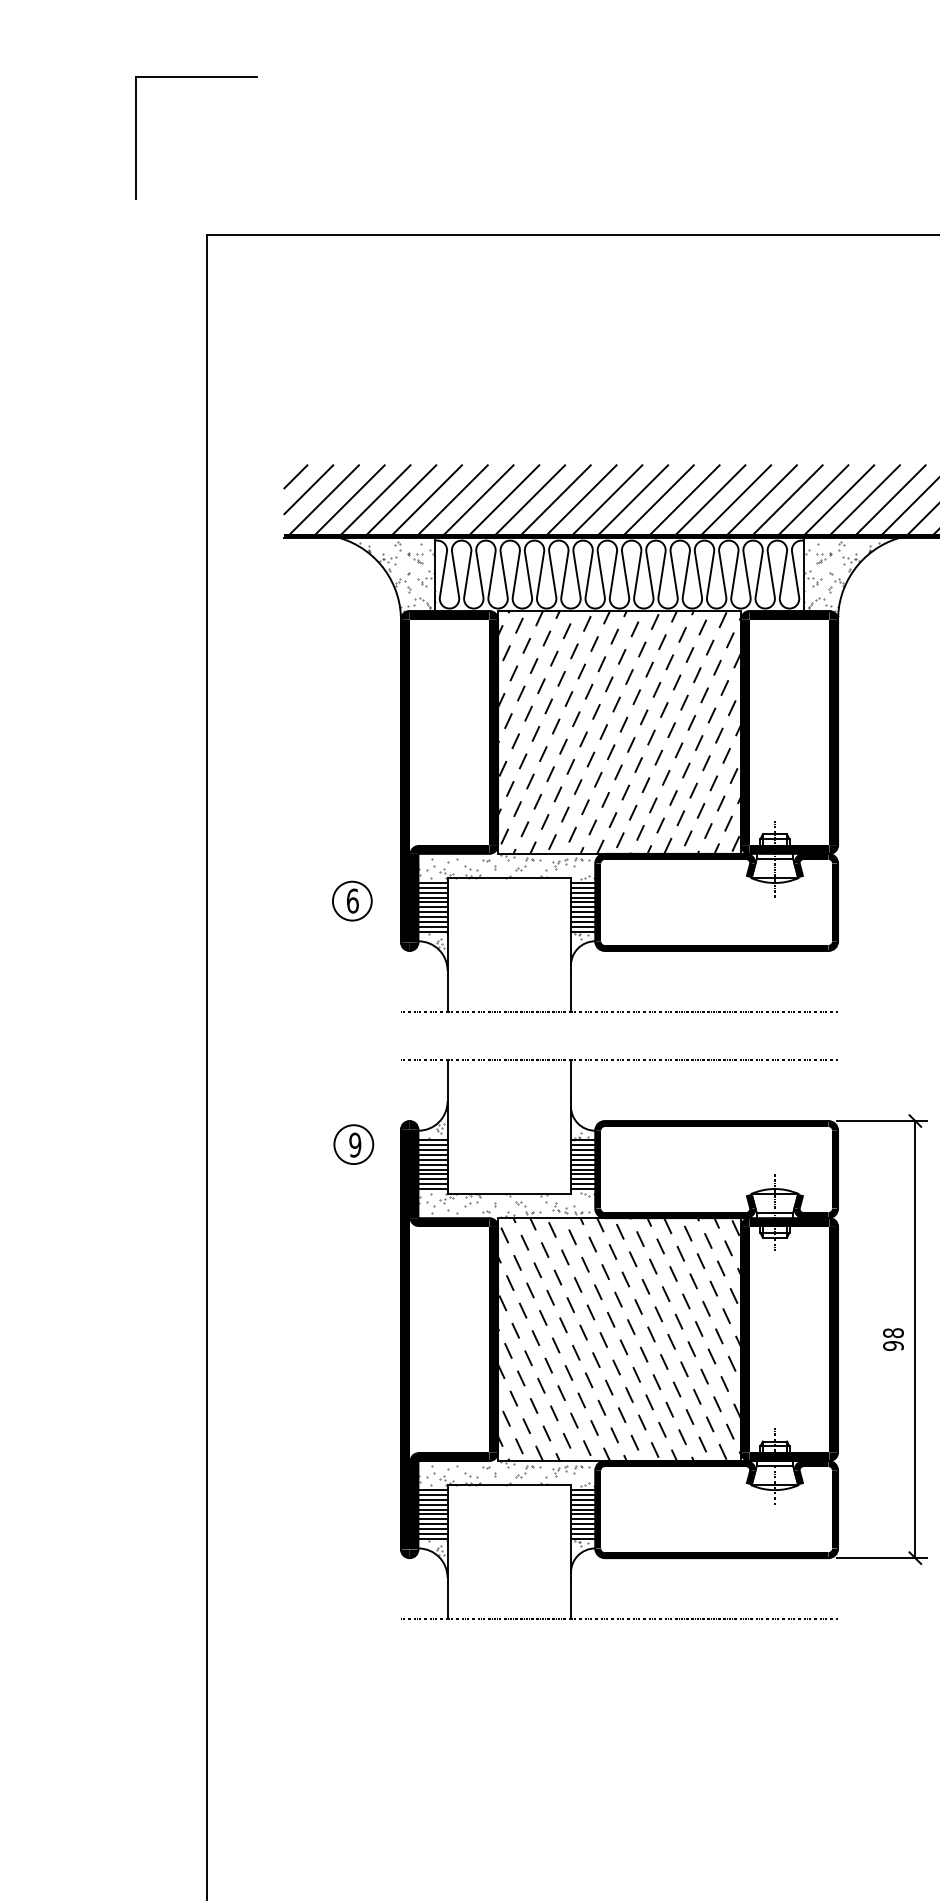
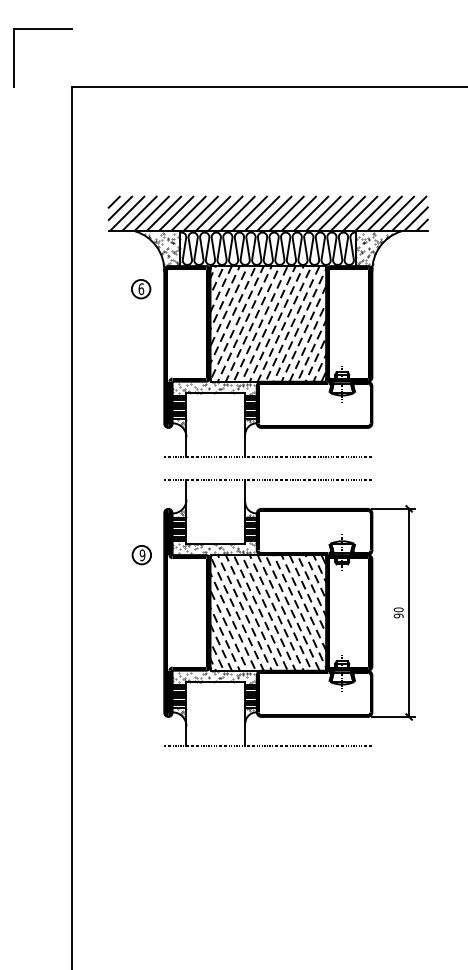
part: (195, 78) -> (42, 29), moved
part: (353, 901) -> (141, 289), moved
part: (353, 1145) -> (141, 555), moved
text: (892, 1332) -> (398, 609), 98 -> 90

